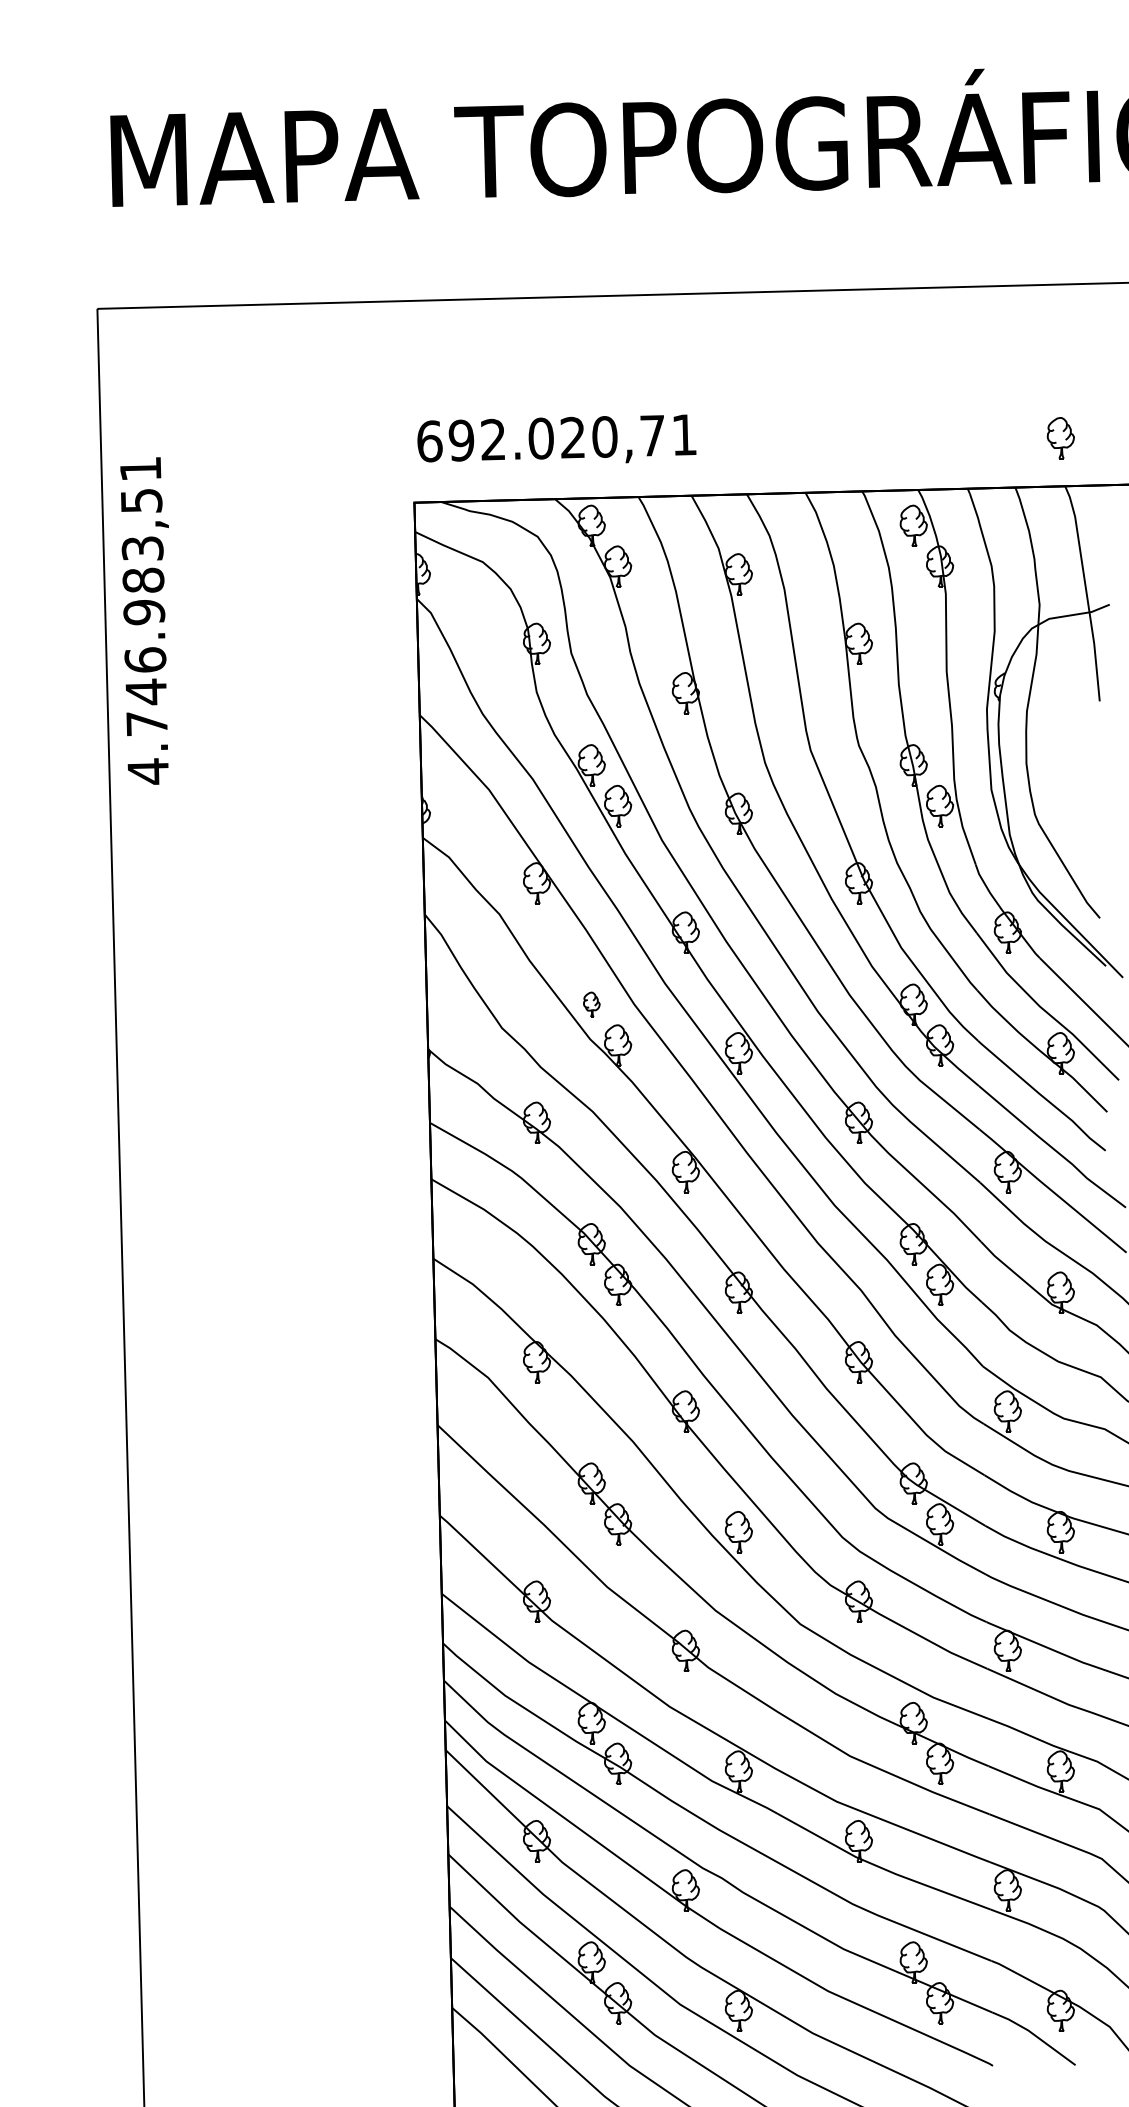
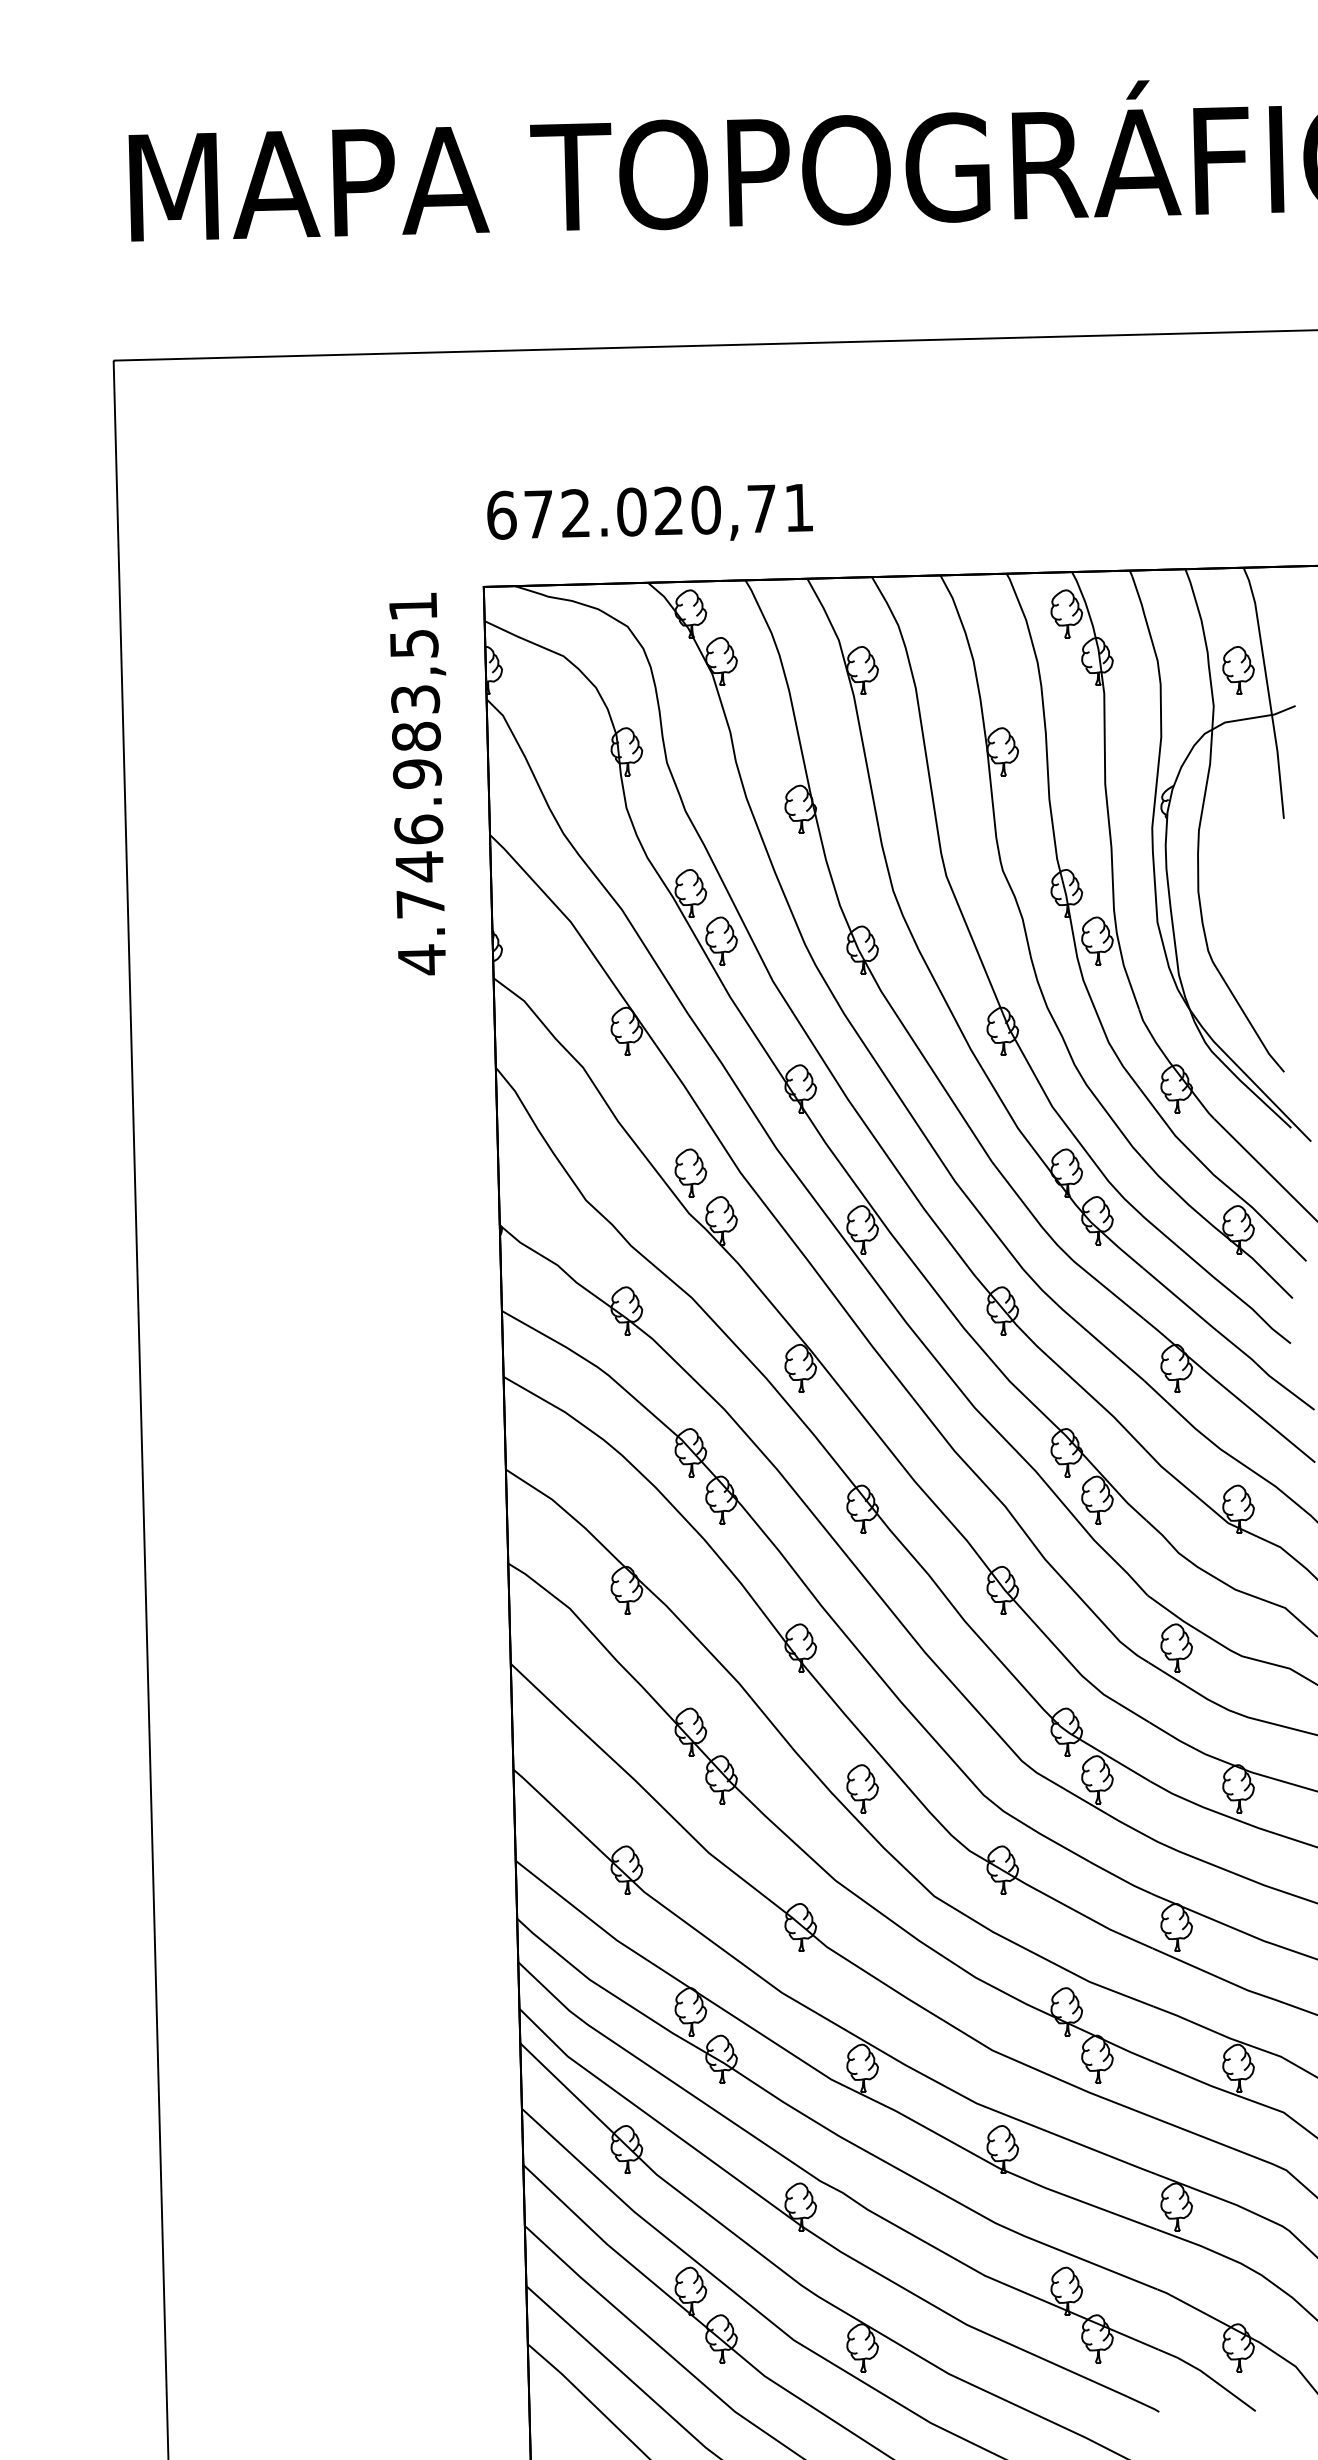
part: (1060, 438) -> (1238, 670), moved
text: (461, 440) -> (538, 514), 692.020,71 -> 672.020,71
text: (144, 620) -> (417, 783), moved
part: (591, 1004) -> (690, 1172), size x1.67

